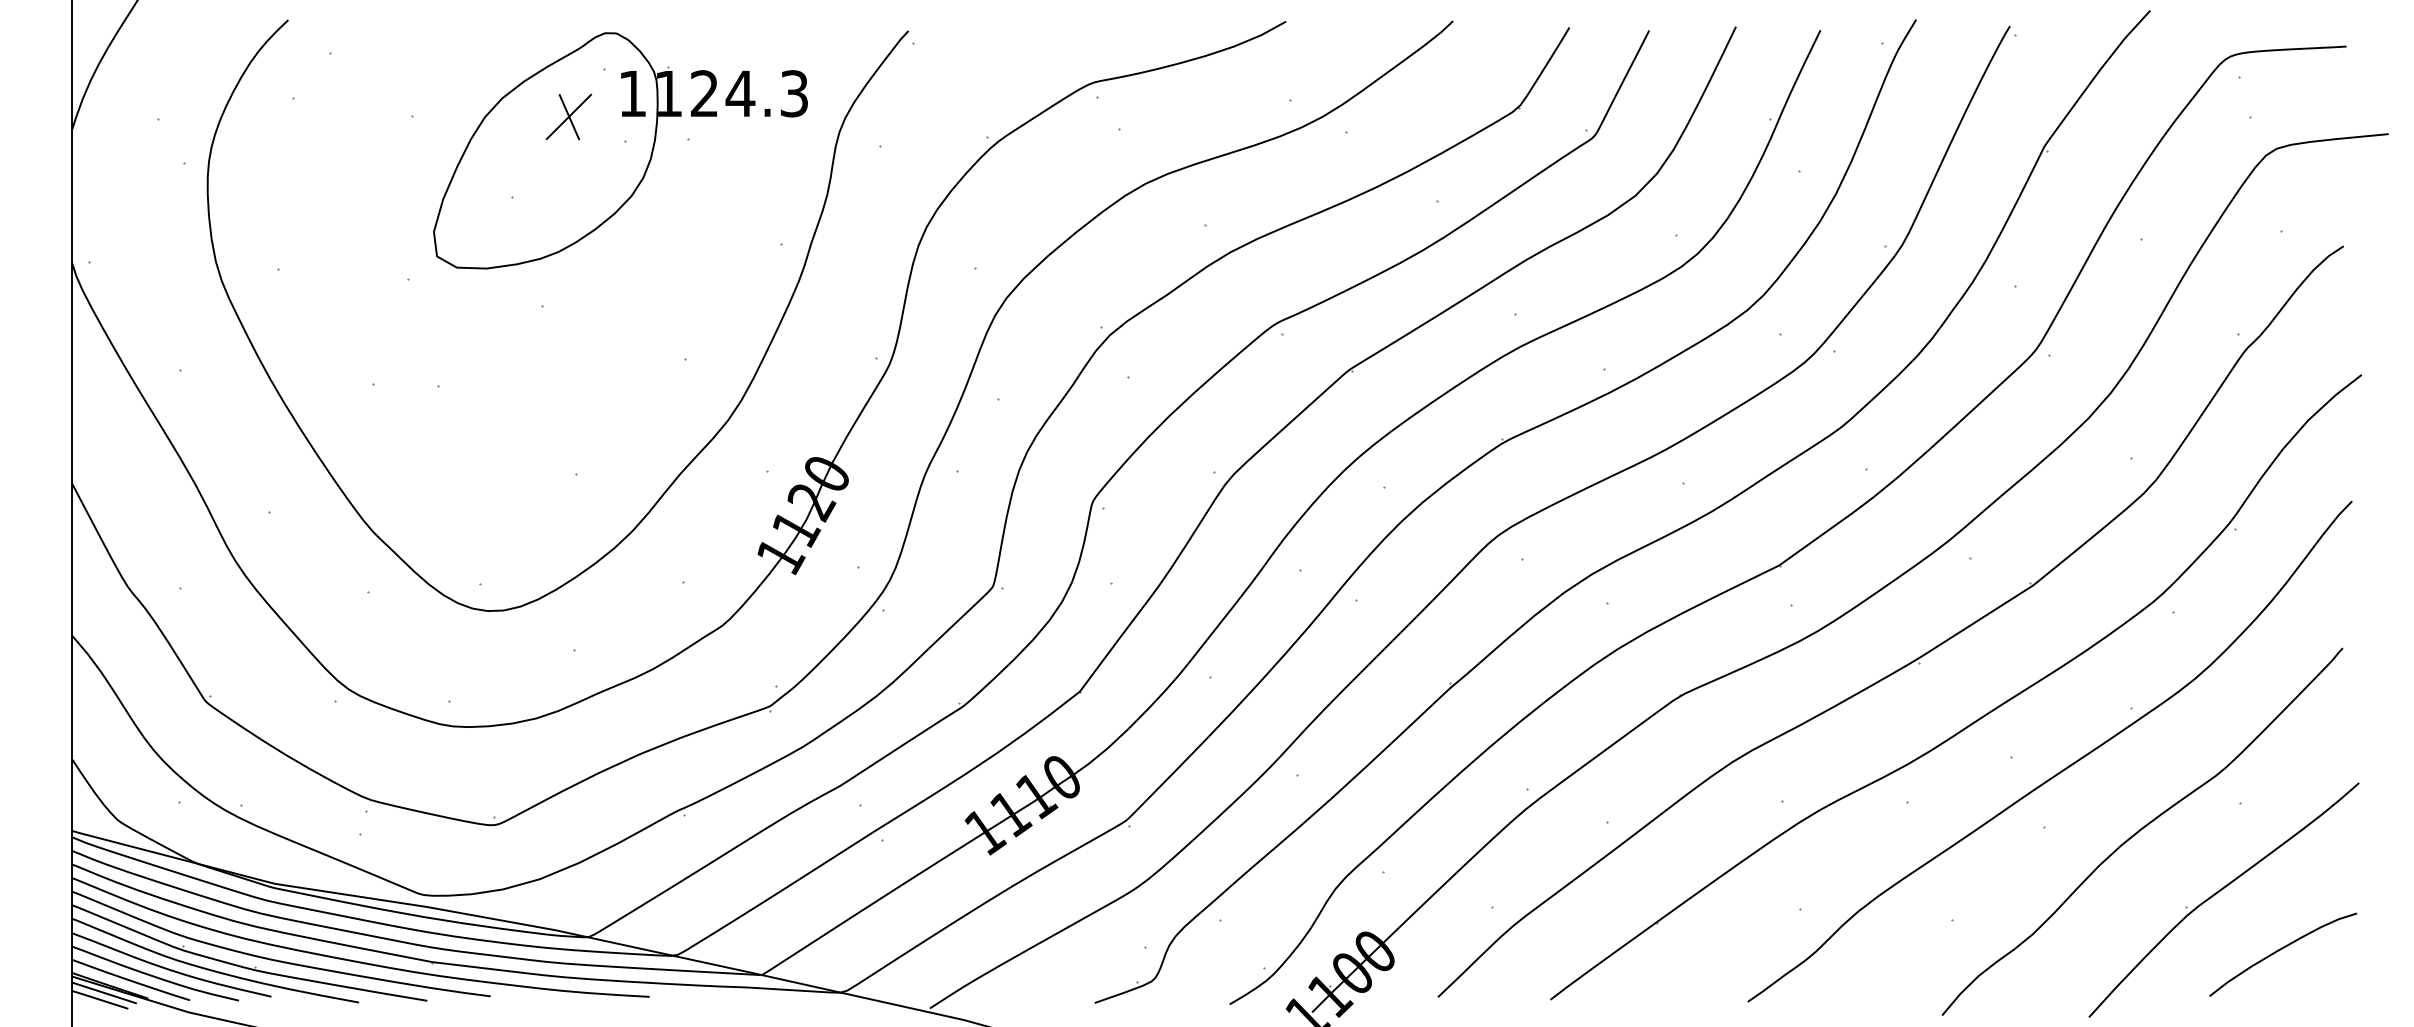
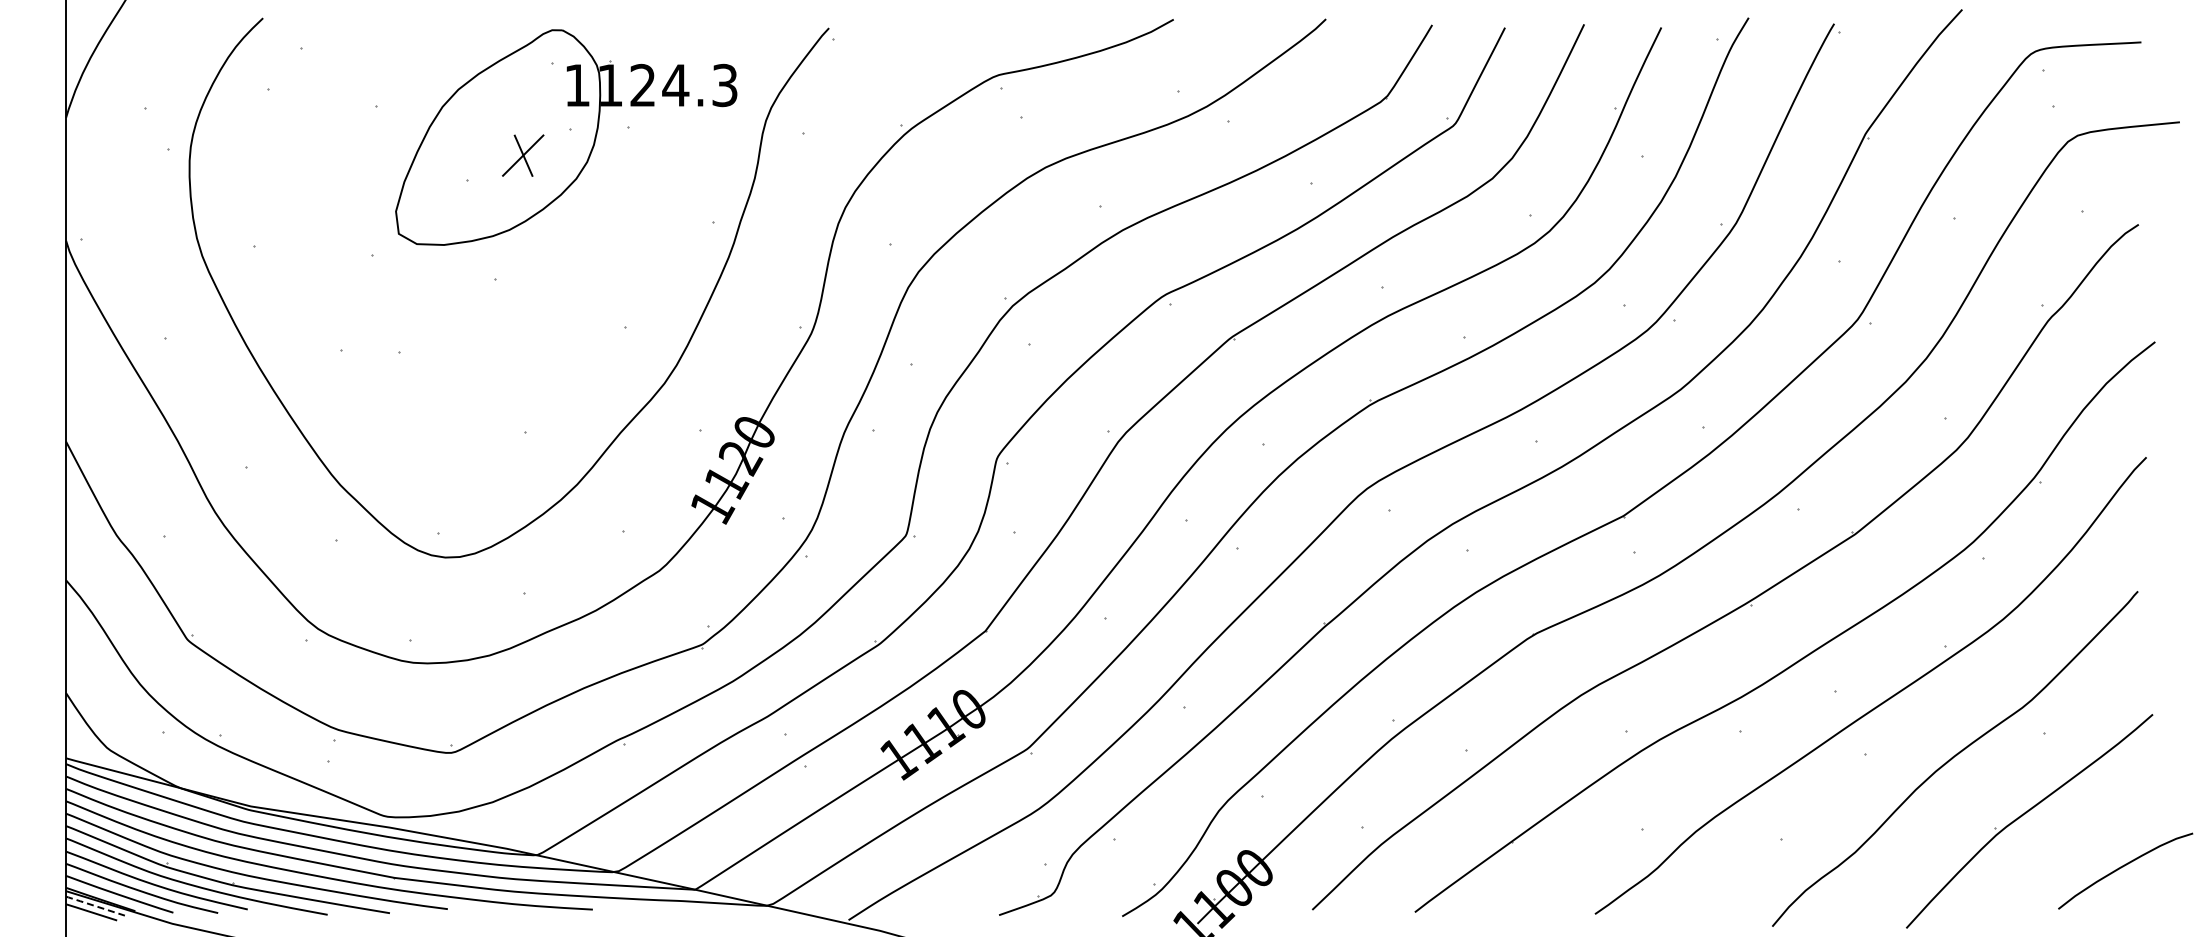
part: (569, 116) -> (523, 155), moved
curve: (2280, 950) -> (2123, 867), moved
line: (103, 992) -> (94, 905), solid -> dashed

